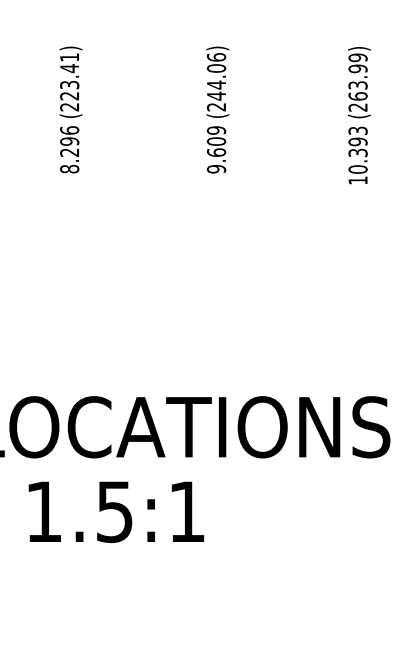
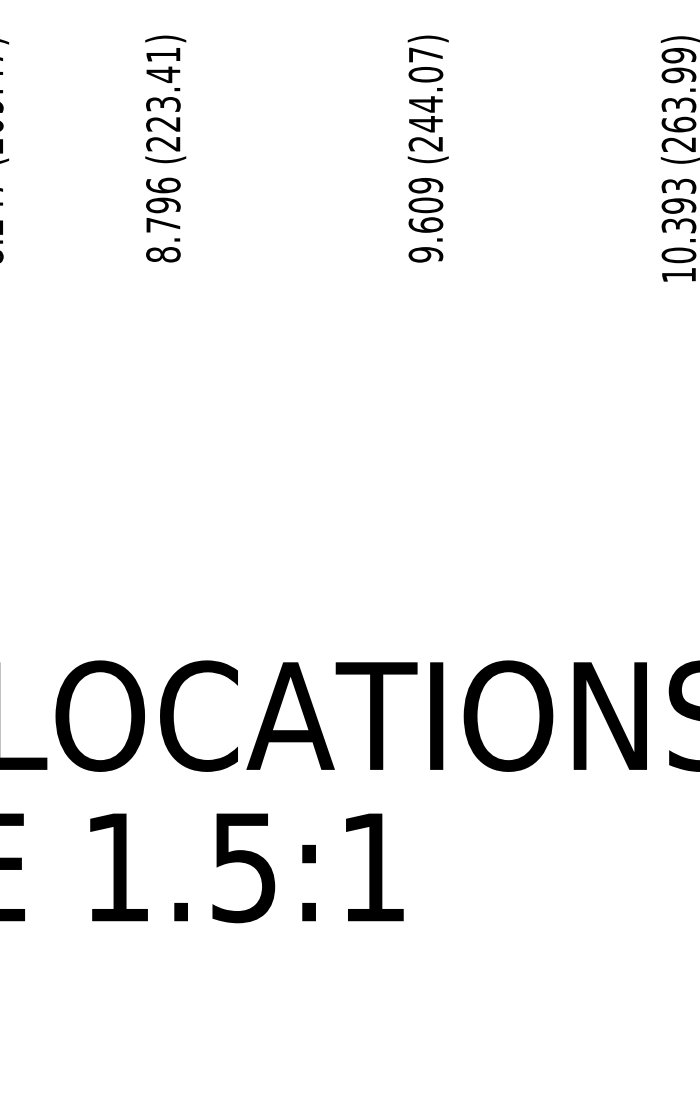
text: (216, 57) -> (425, 55), (244.06) -> (244.07)
text: (69, 152) -> (163, 224), 8.296 -> 8.796

